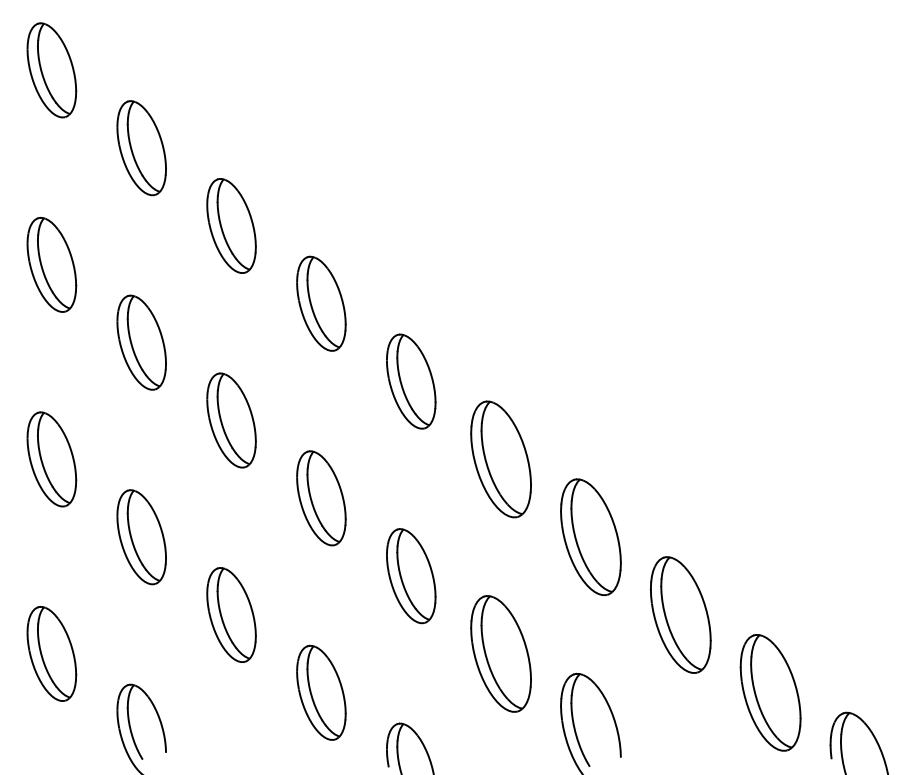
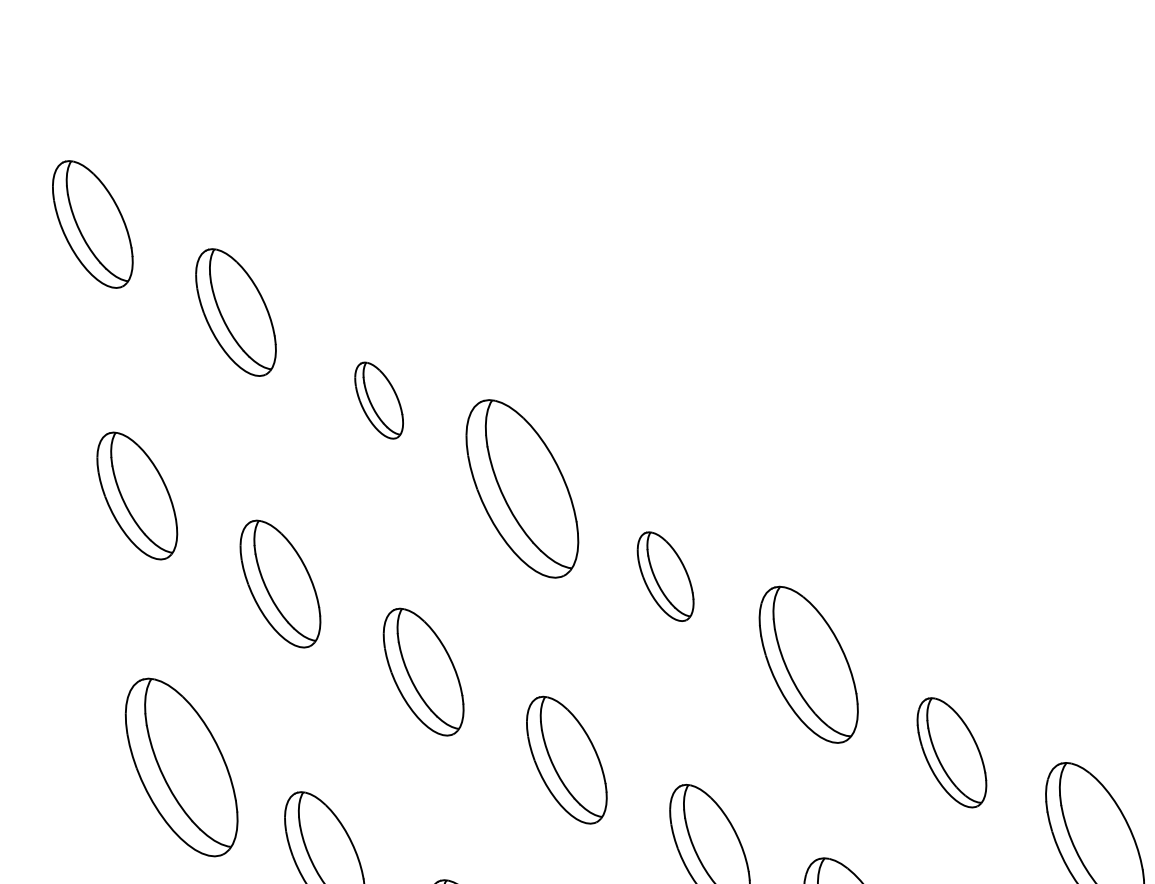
part: (231, 225) -> (379, 399), size x0.6
part: (321, 303) -> (522, 488), size x1.4
part: (411, 381) -> (665, 576), size x0.7
part: (51, 459) -> (181, 767), size x1.4
part: (590, 536) -> (951, 751), size x0.7

